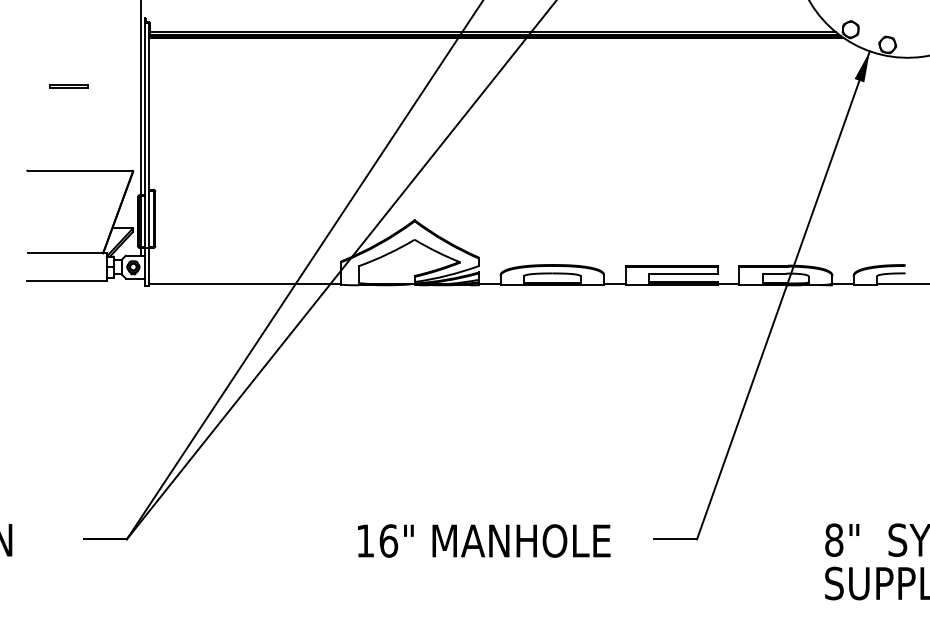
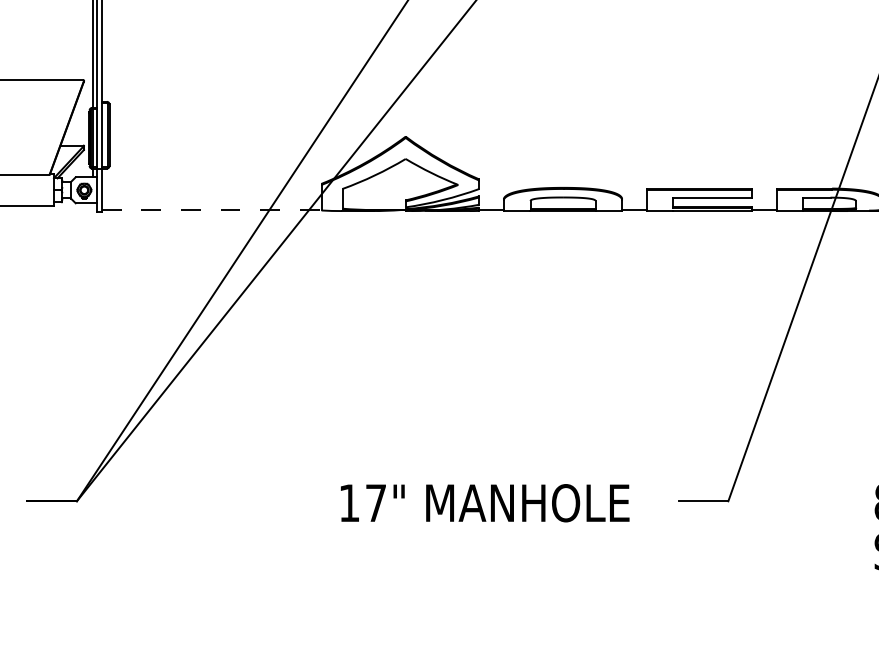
line: (245, 284) -> (212, 210), solid -> dashed
text: (388, 540) -> (375, 502), 16" -> 17"

